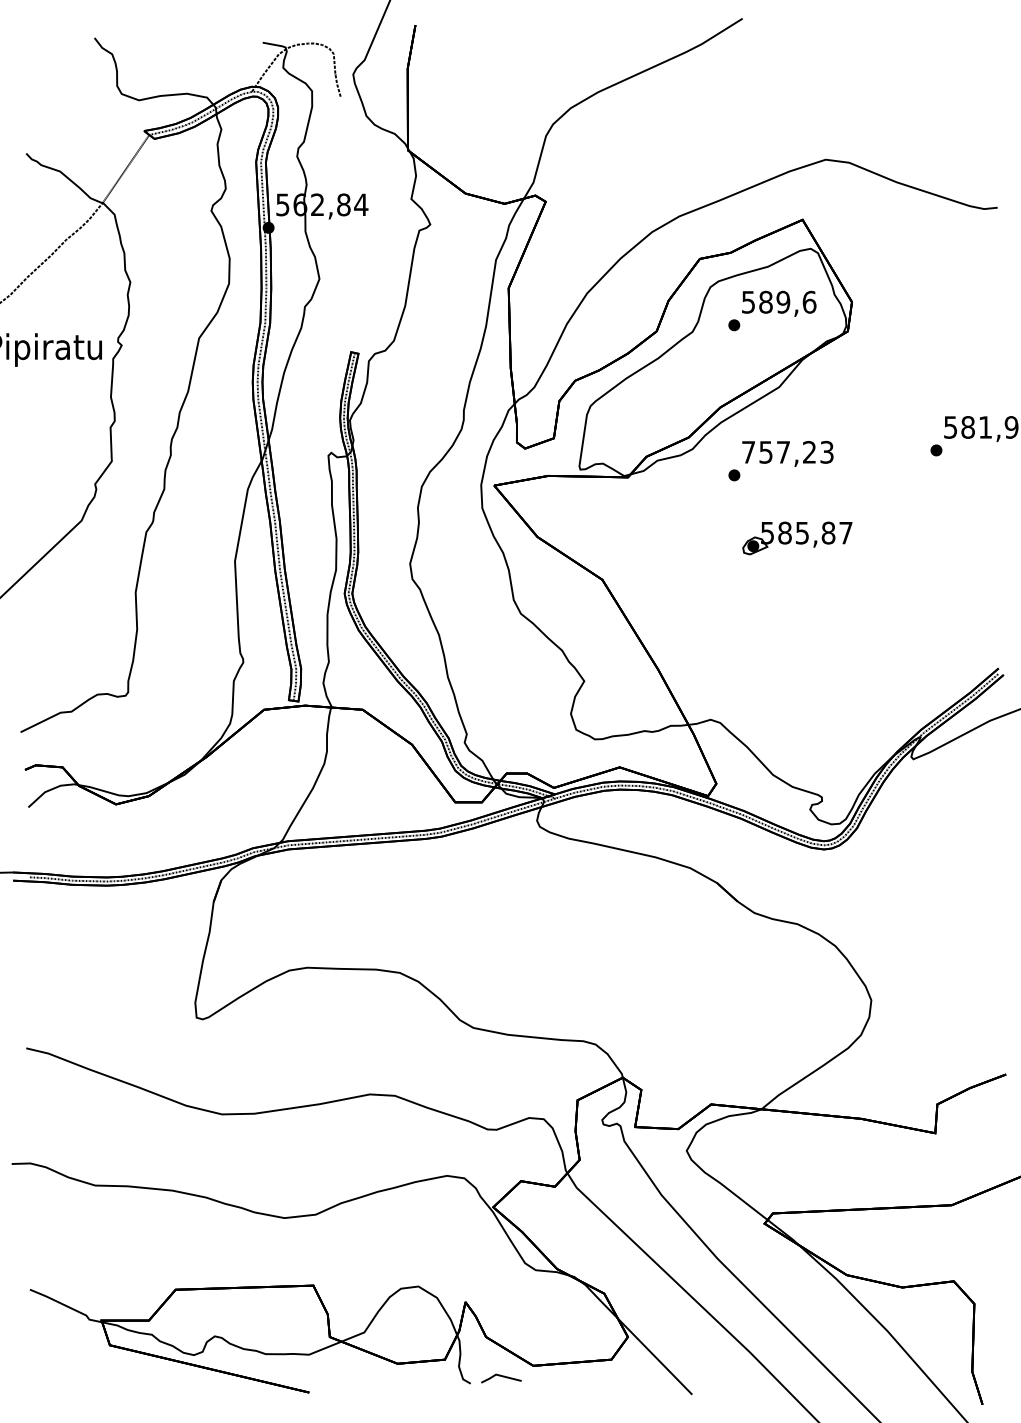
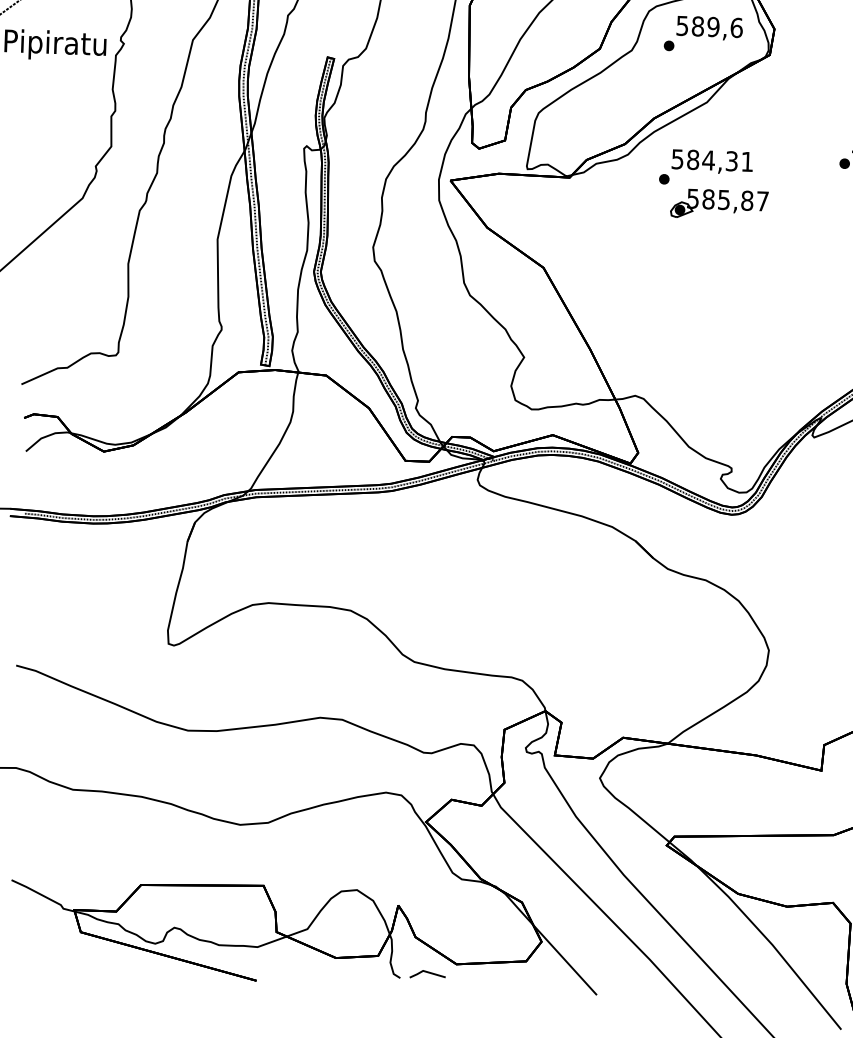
text: (787, 451) -> (712, 159), 757,23 -> 584,31
part: (797, 538) -> (719, 204), moved

